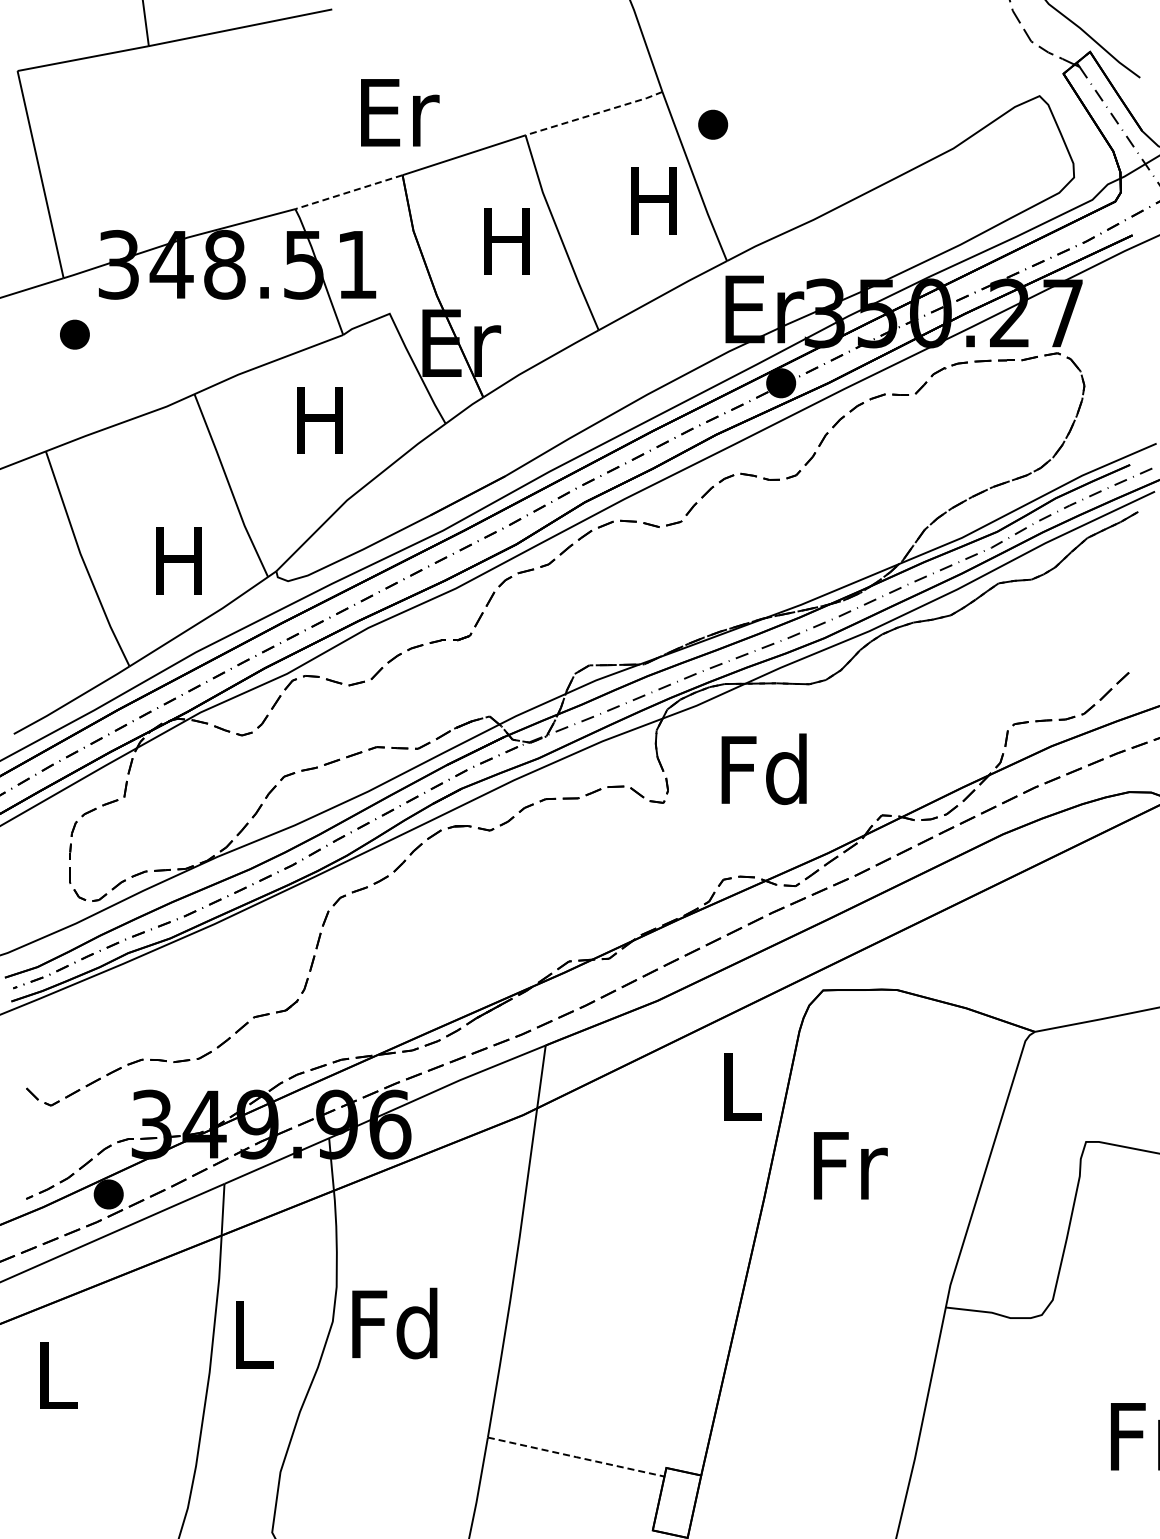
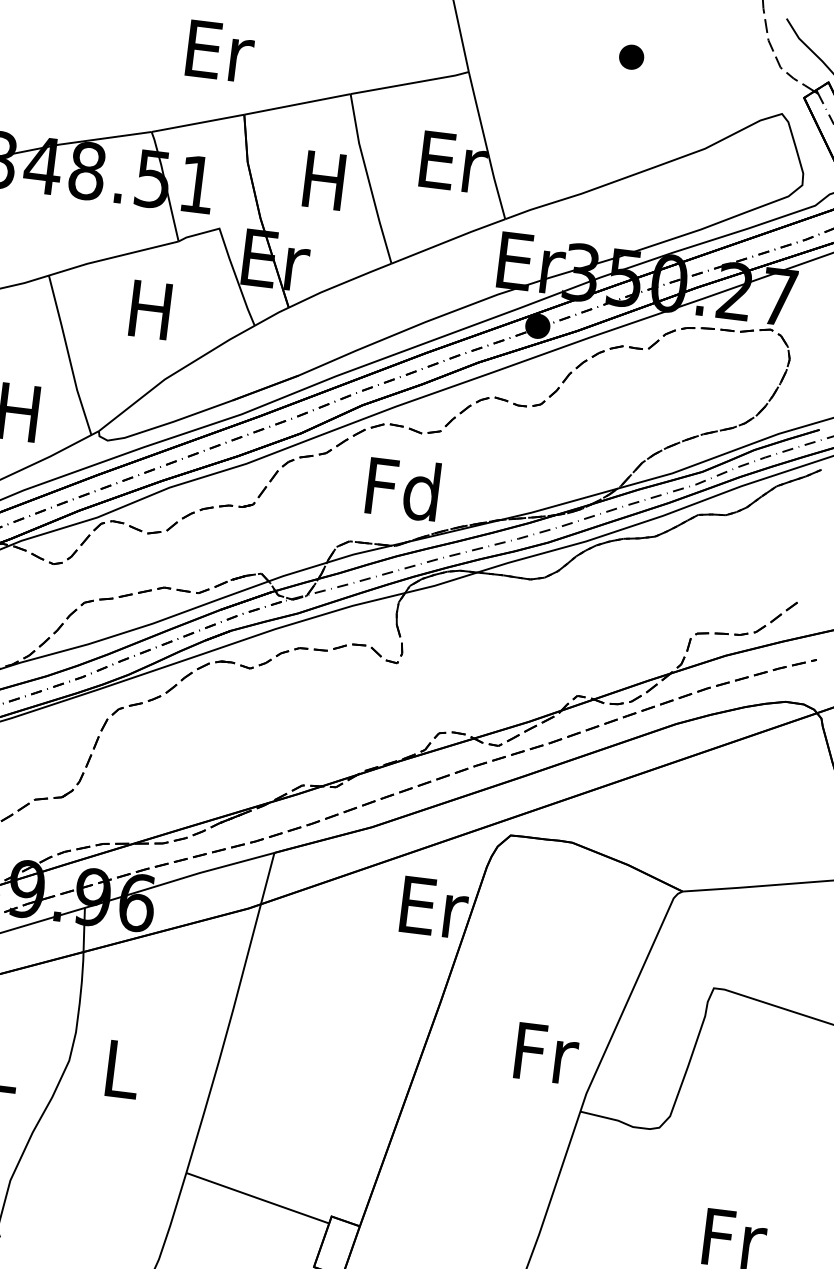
text: (400, 112) -> (220, 51), moved
line: (594, 114) -> (410, 83), dashed -> solid
part: (713, 124) -> (631, 57), moved
line: (348, 192) -> (197, 123), dashed -> solid
text: (657, 200) -> (453, 161), H -> Er
text: (763, 768) -> (402, 488), moved
text: (743, 1086) -> (434, 907), L -> Er
text: (850, 1165) -> (546, 1053), moved
text: (394, 1323) -> (120, 1068), Fd -> L
line: (576, 1457) -> (257, 1198), dashed -> solid

